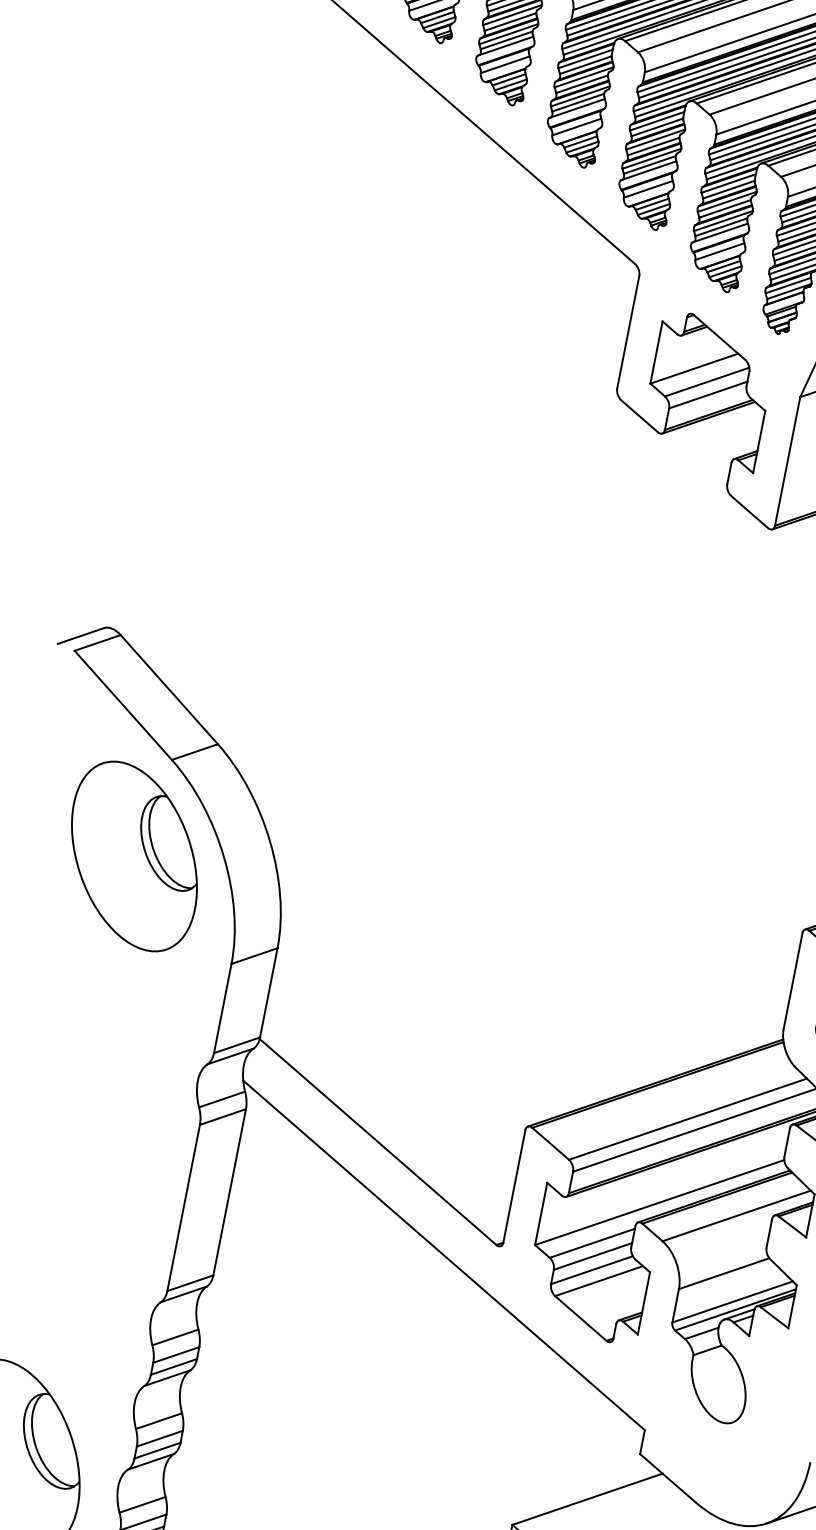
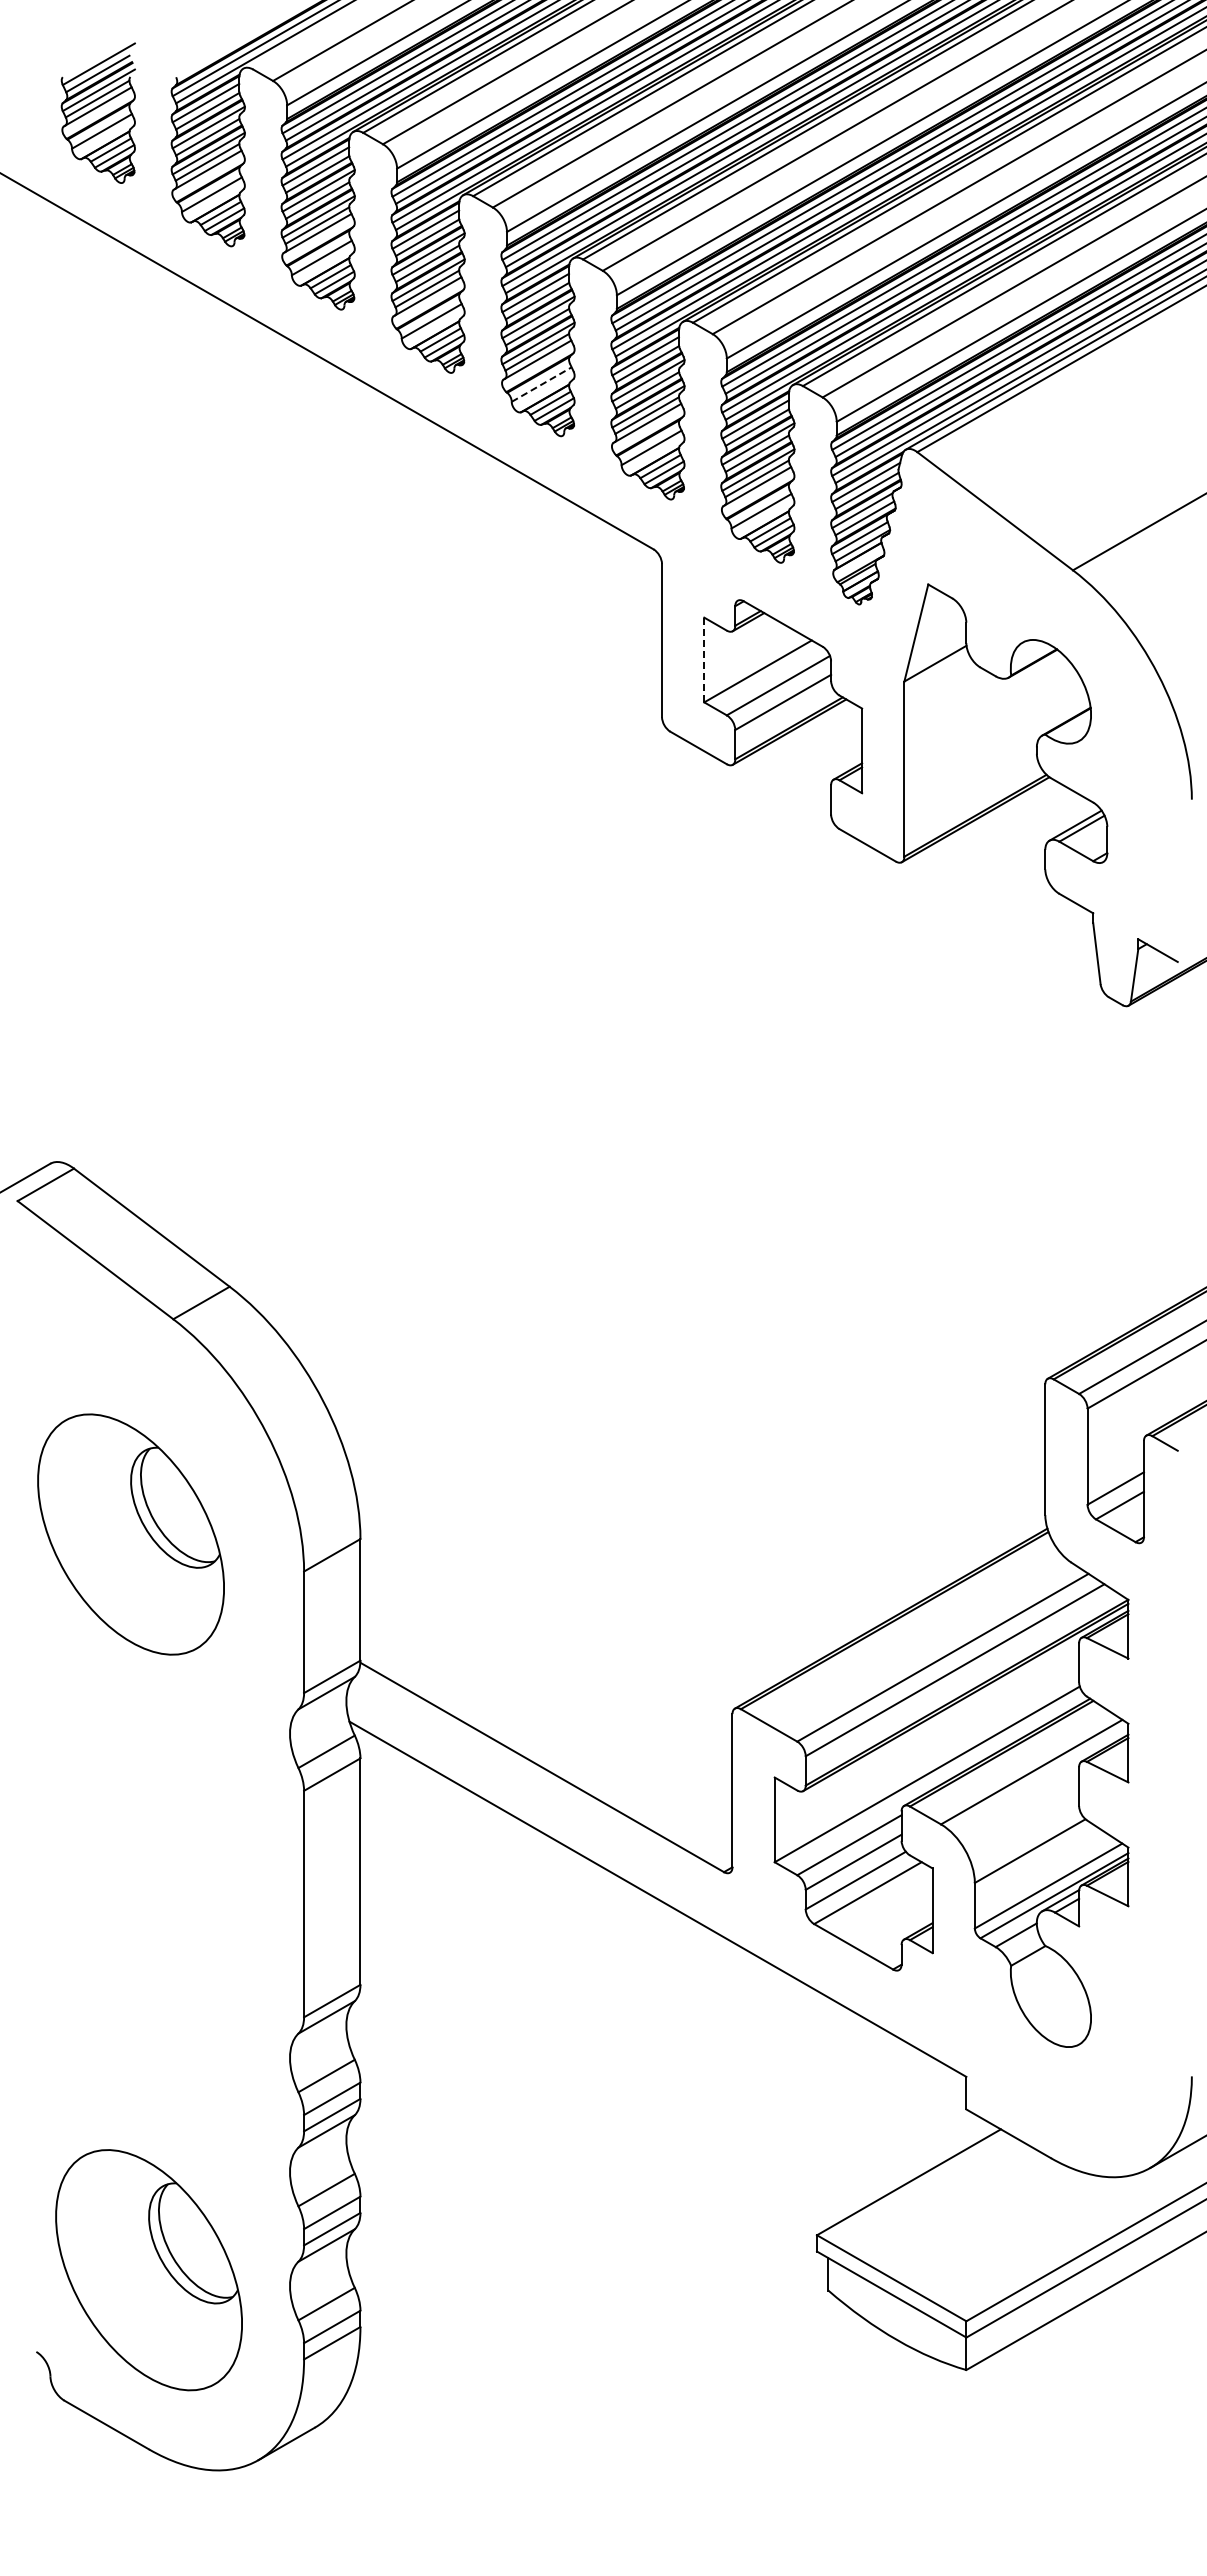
line: (576, 126) -> (541, 384), solid -> dashed
line: (656, 352) -> (704, 659), solid -> dashed
part: (134, 856) -> (130, 1534), moved

